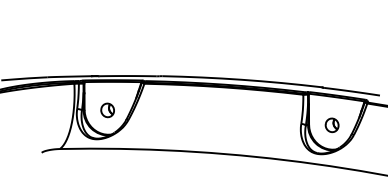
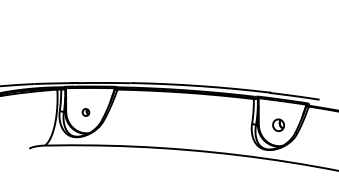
part: (107, 110) -> (85, 112), size x0.6

